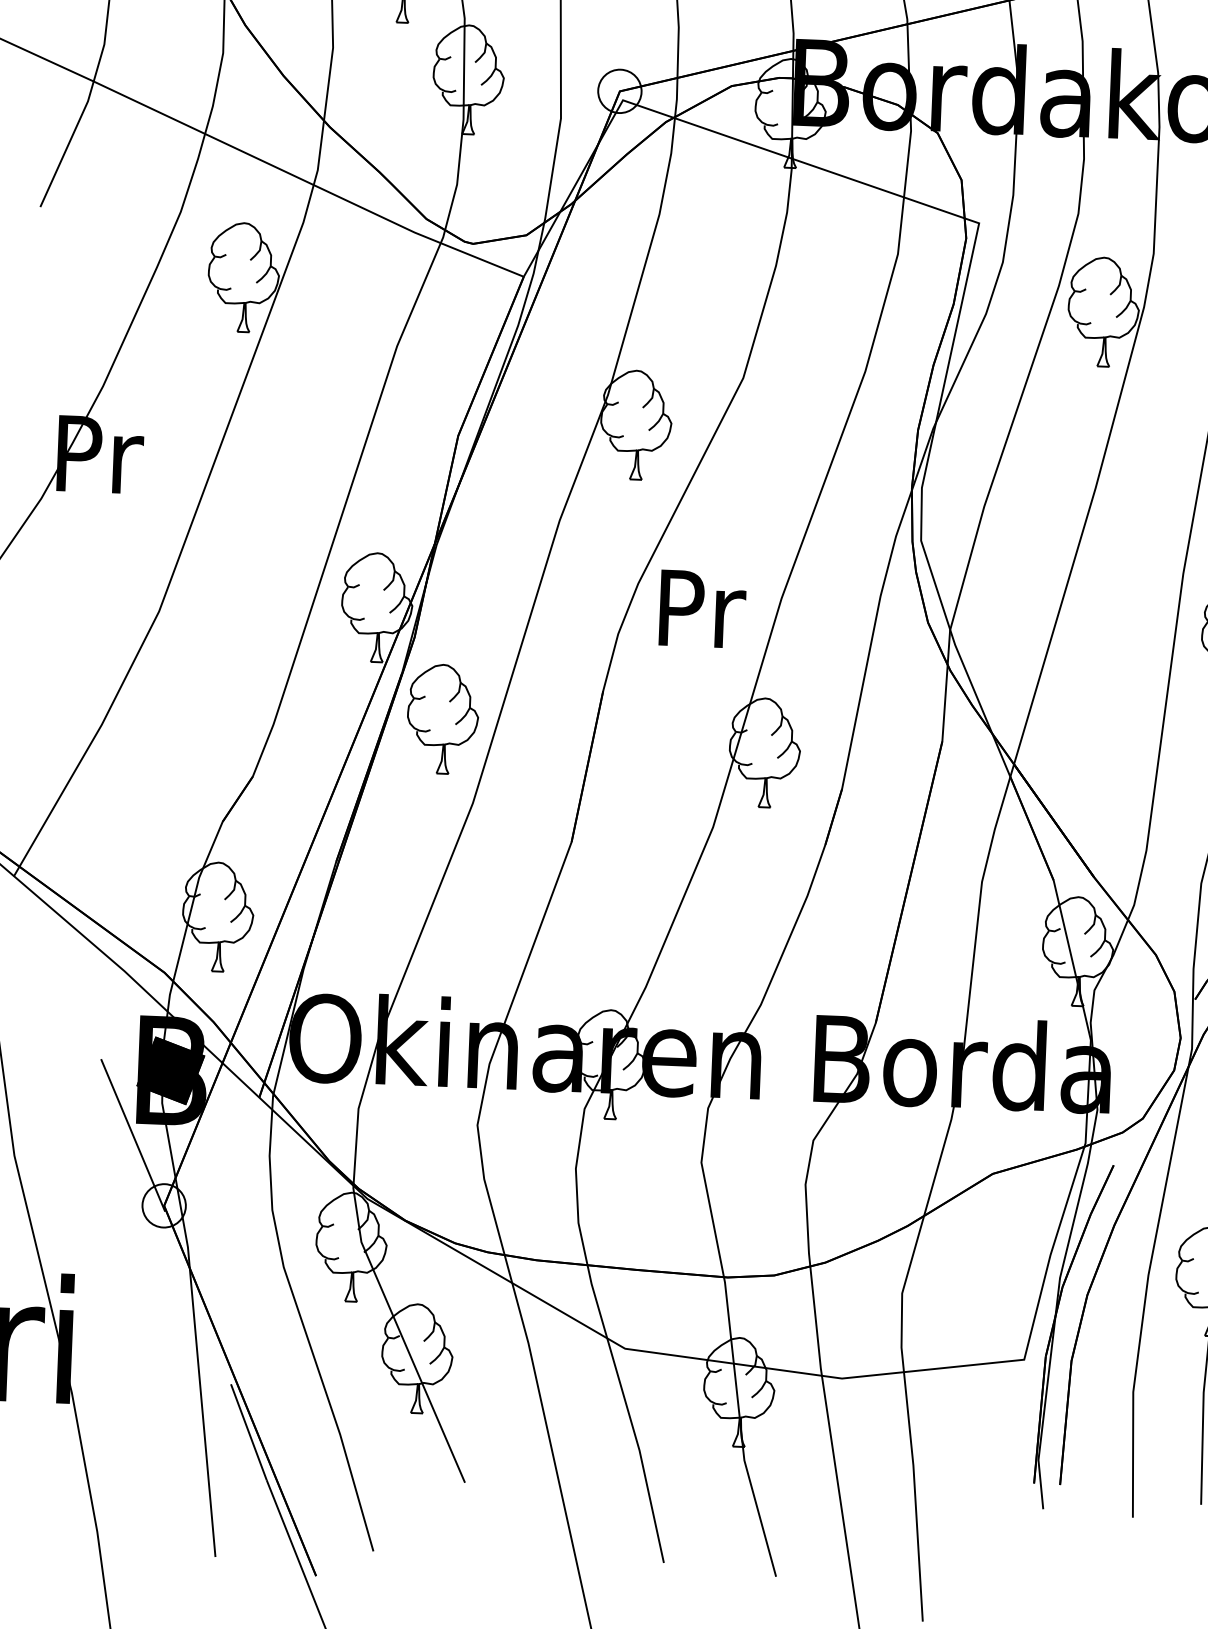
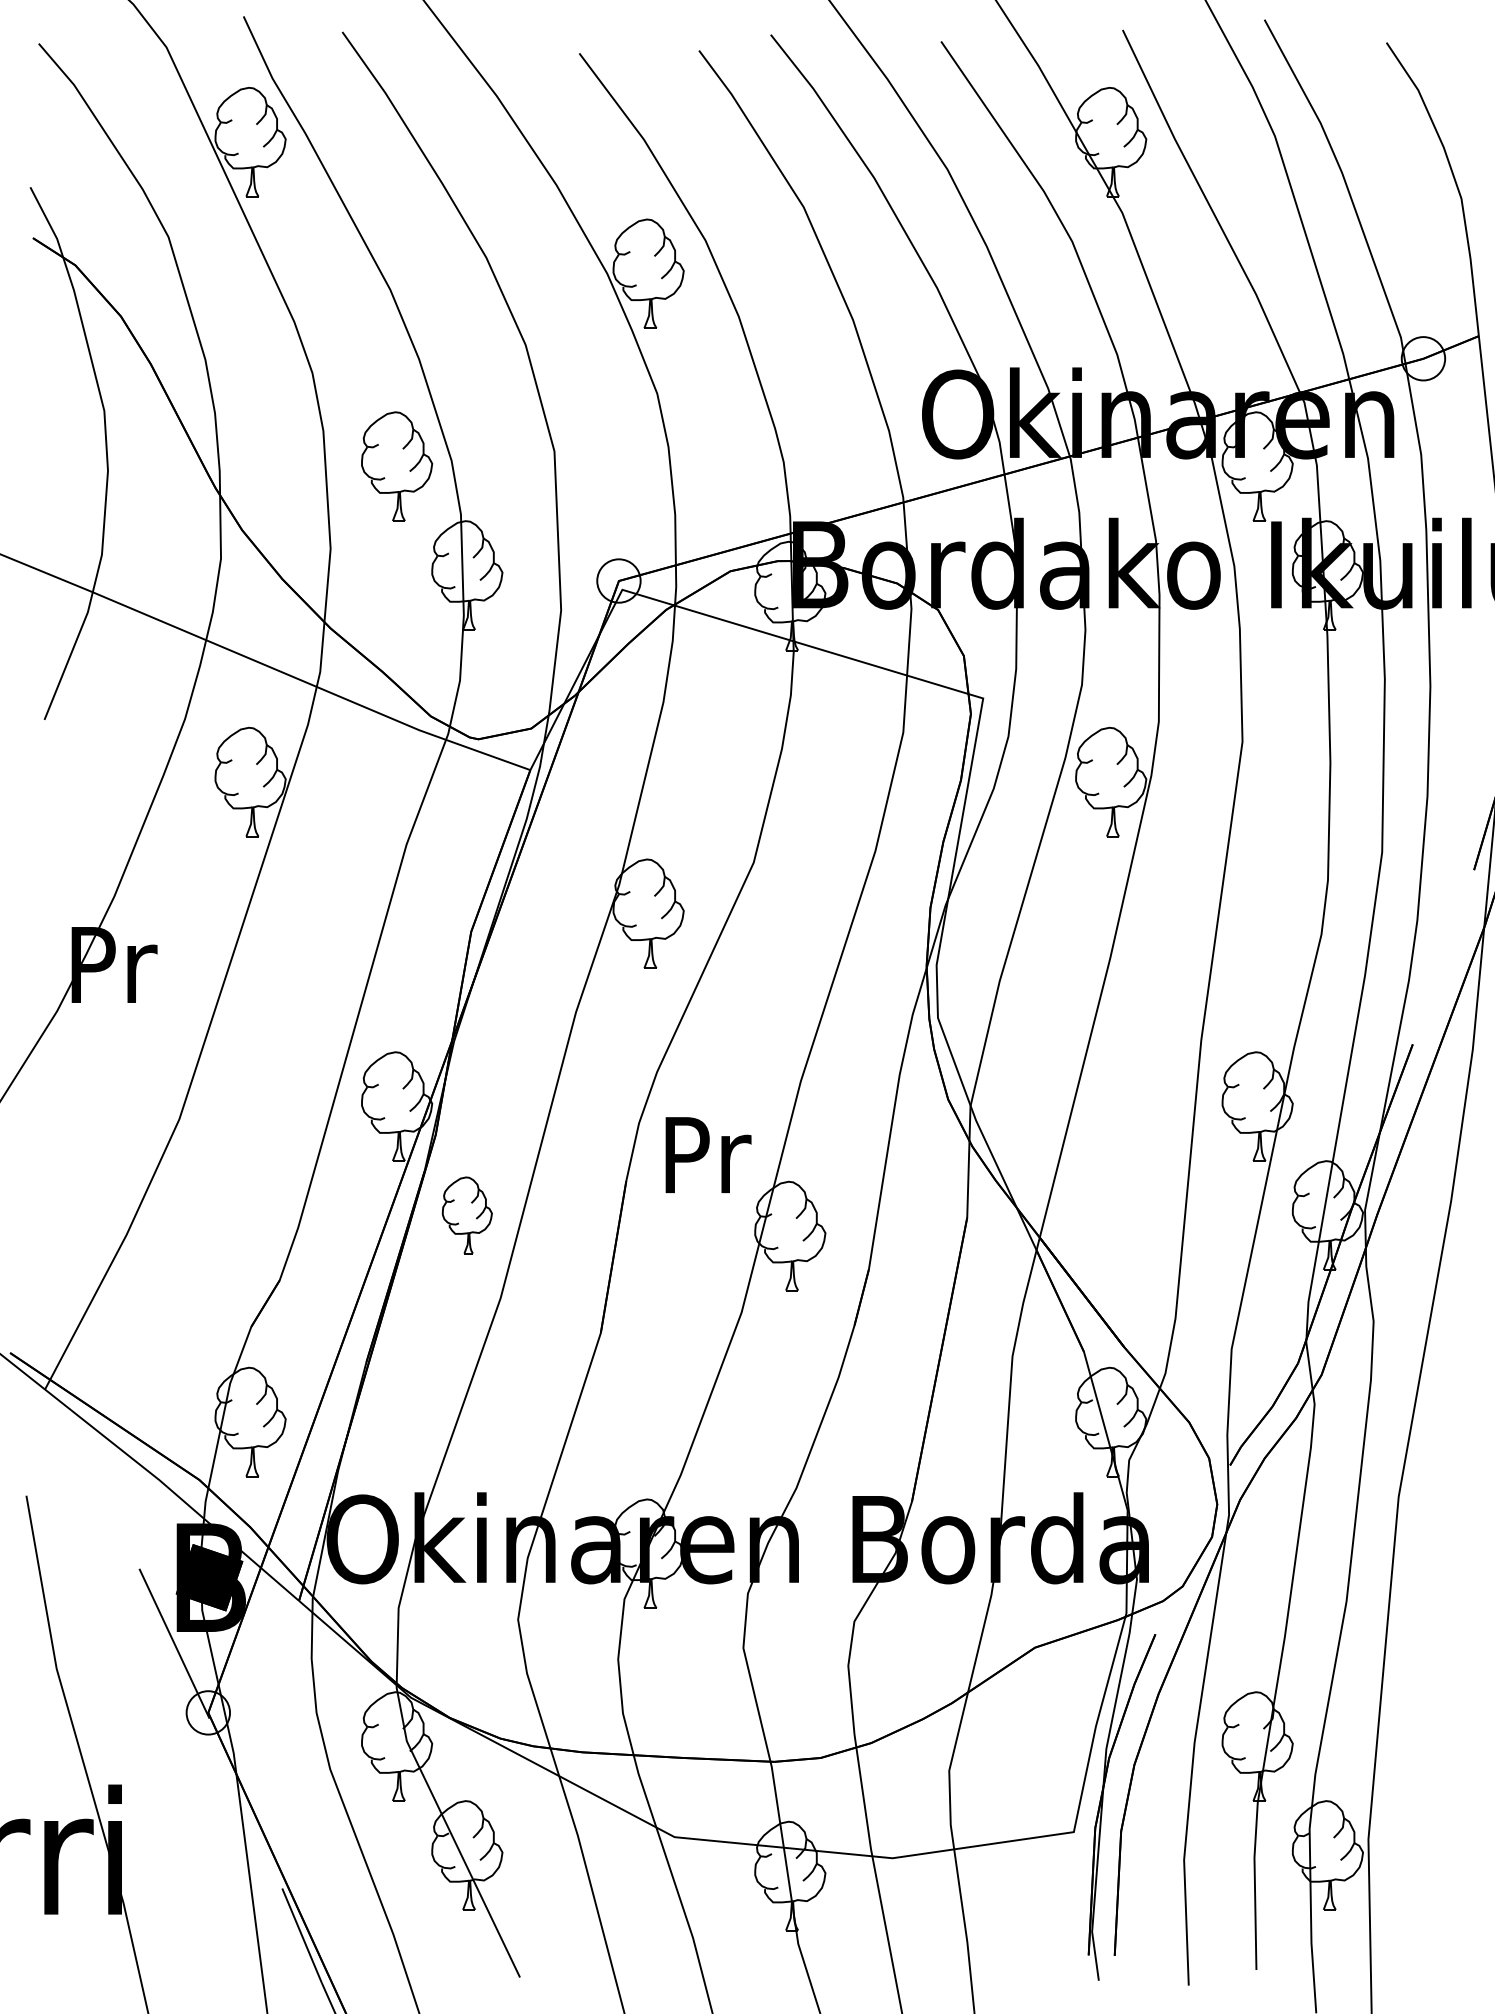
text: (702, 608) -> (708, 1154), moved
part: (443, 719) -> (467, 1215), size x0.7

